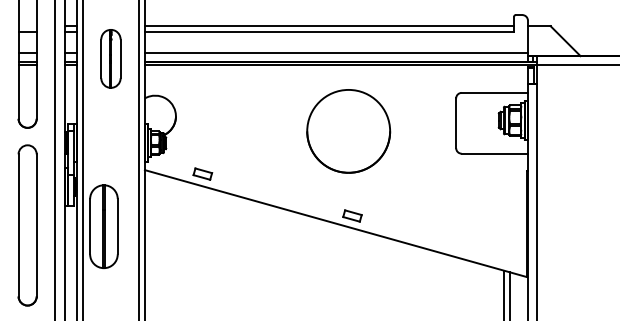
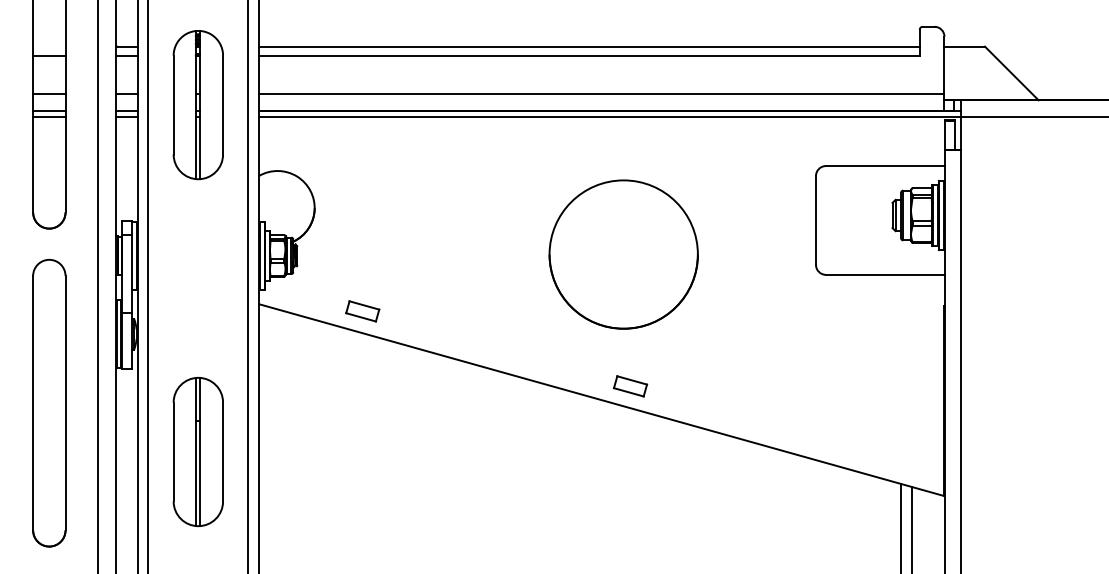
part: (110, 58) -> (197, 104), size x1.43
part: (348, 131) -> (623, 254), moved
part: (103, 226) -> (197, 451), moved

